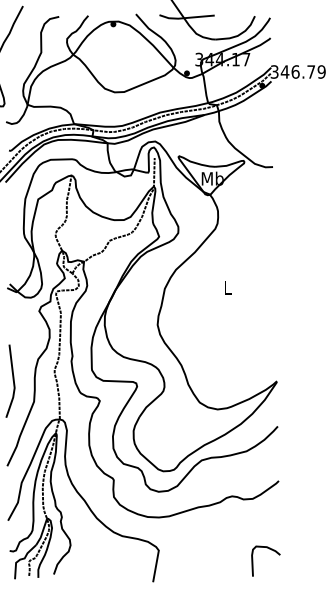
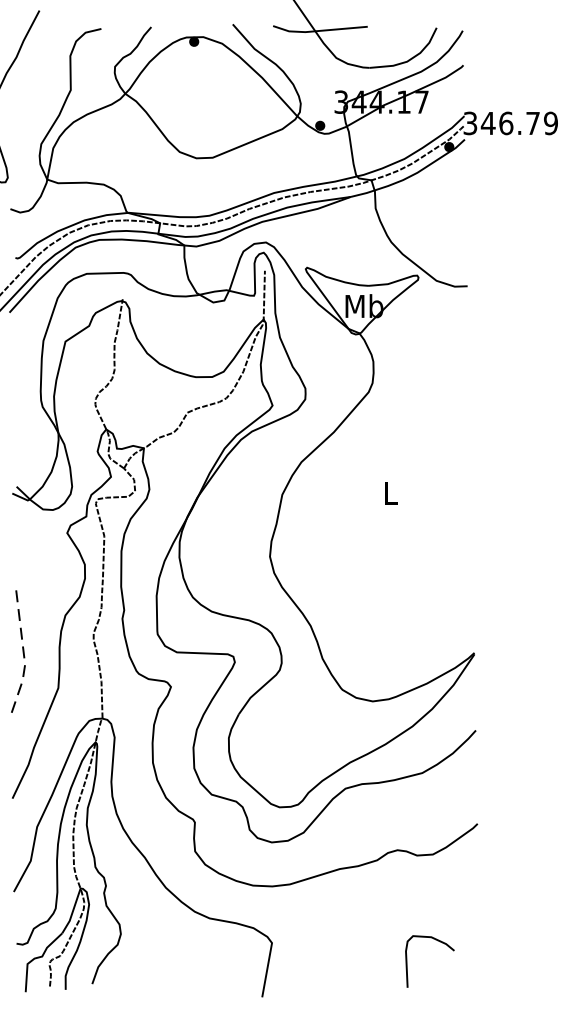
line: (14, 383) -> (24, 656), solid -> dashed
curve: (271, 550) -> (439, 942), moved

